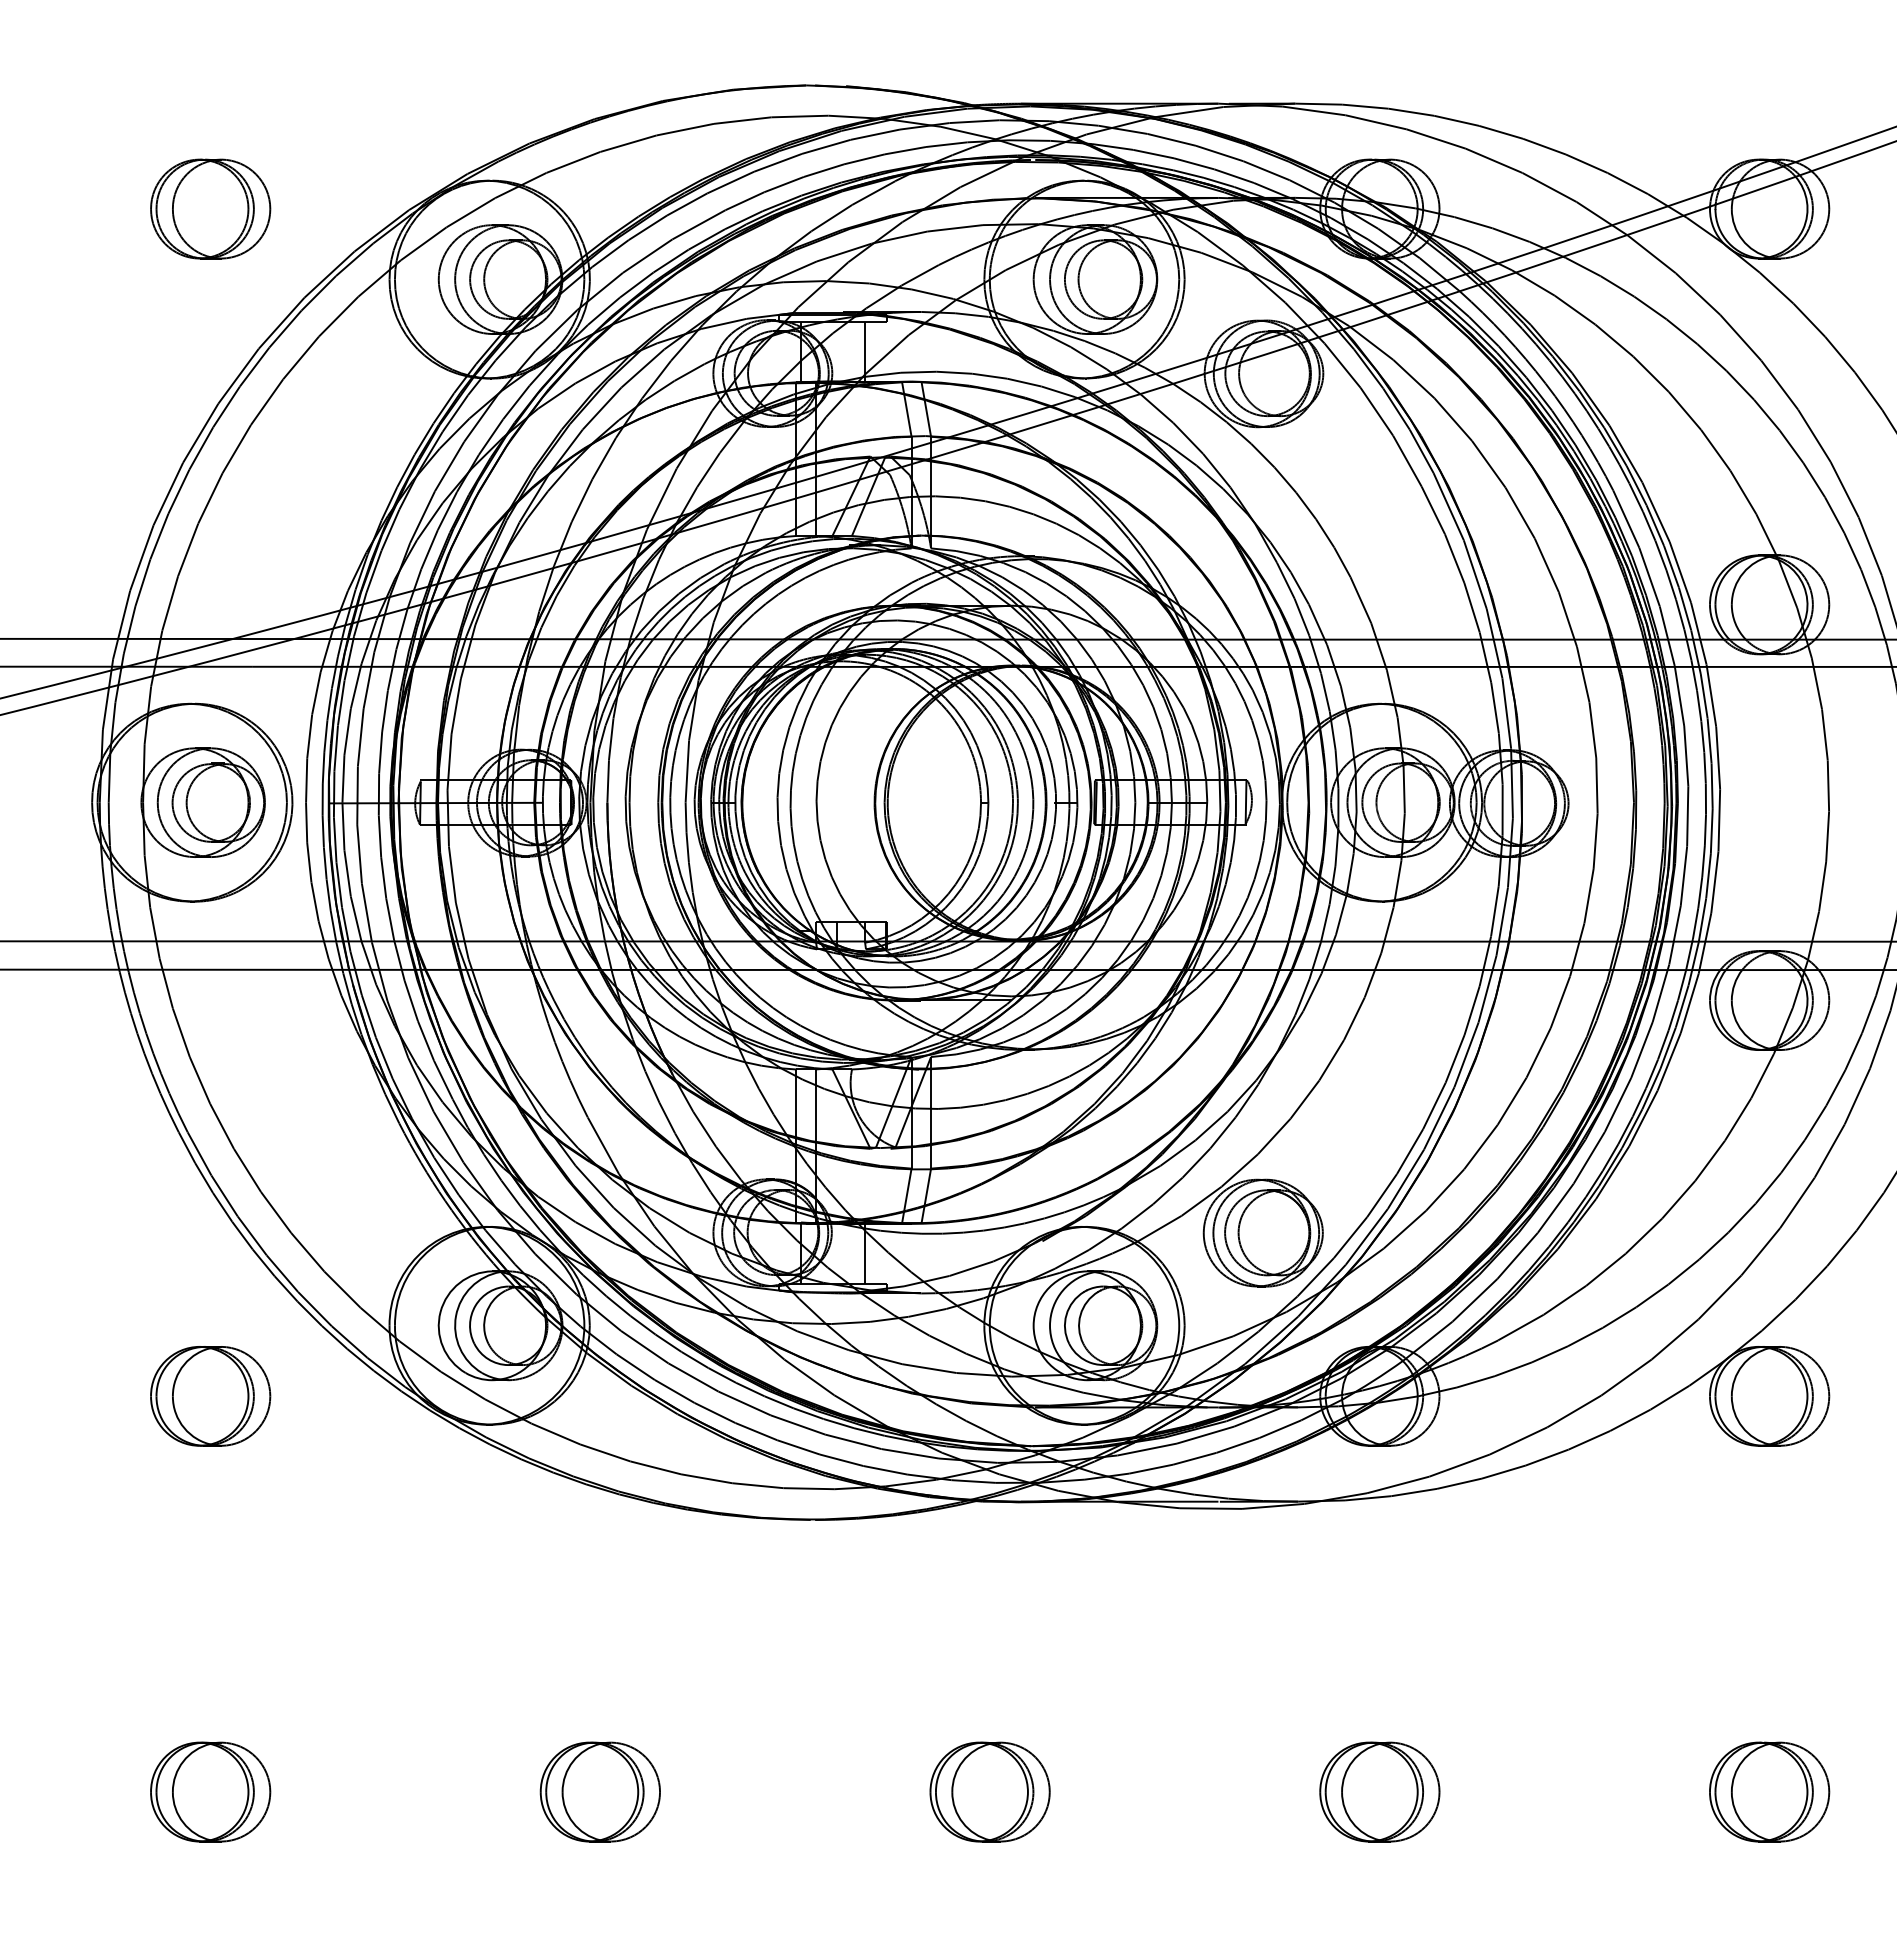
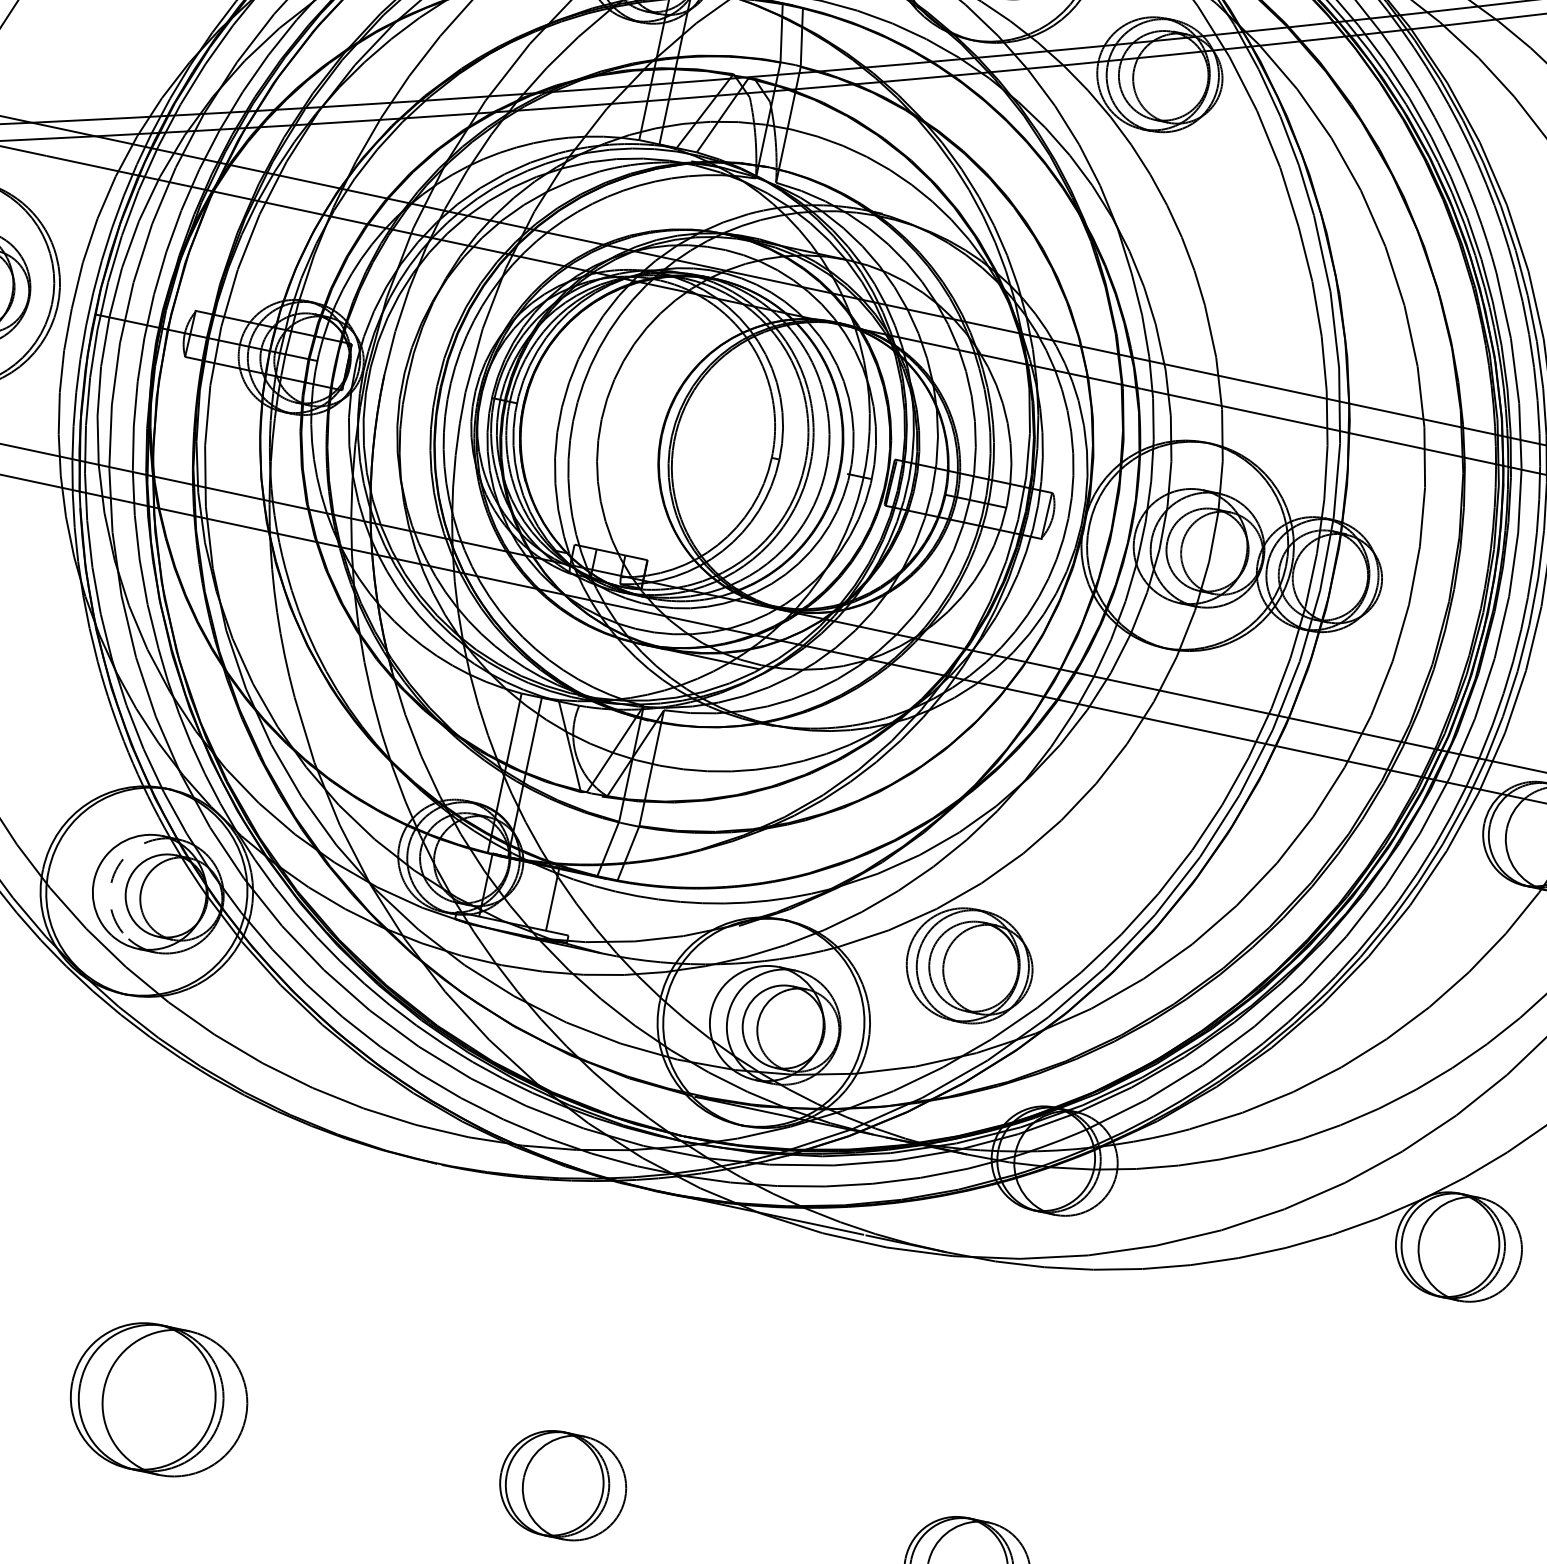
arc: (456, 1315) -> (114, 873), solid -> dashed
part: (599, 1791) -> (158, 1398), size x1.4

